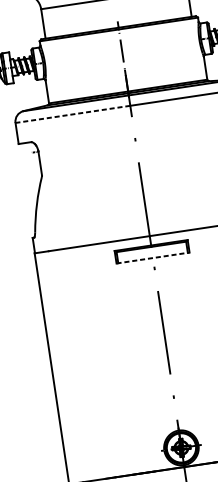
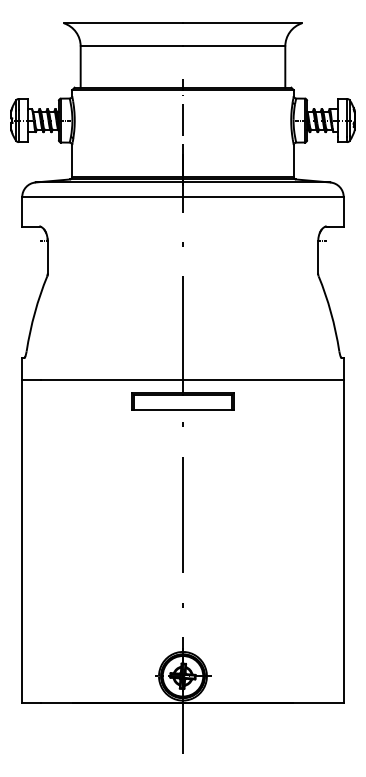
line: (72, 114) -> (102, 197), dashed -> solid
line: (153, 258) -> (183, 410), dashed -> solid

